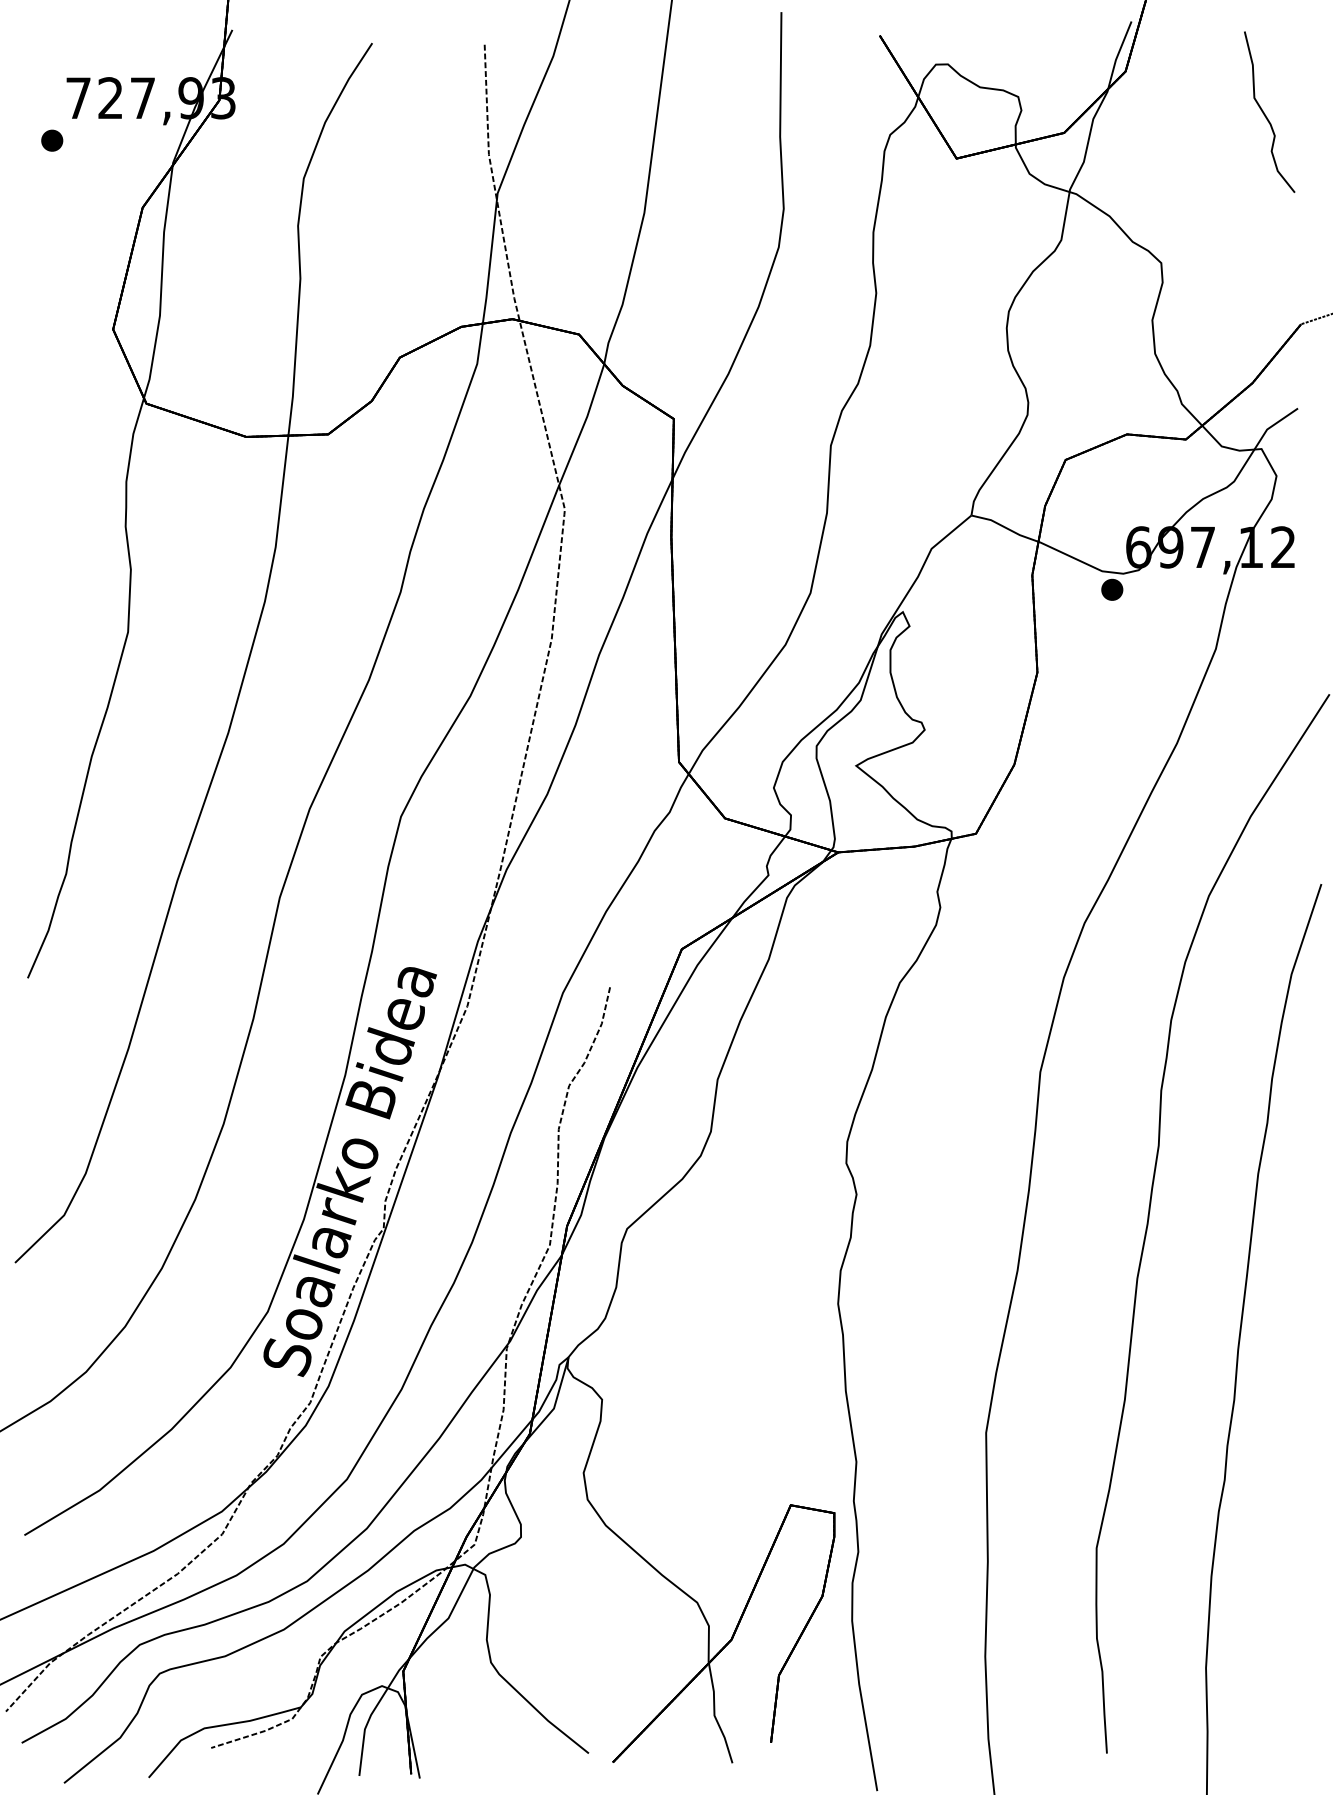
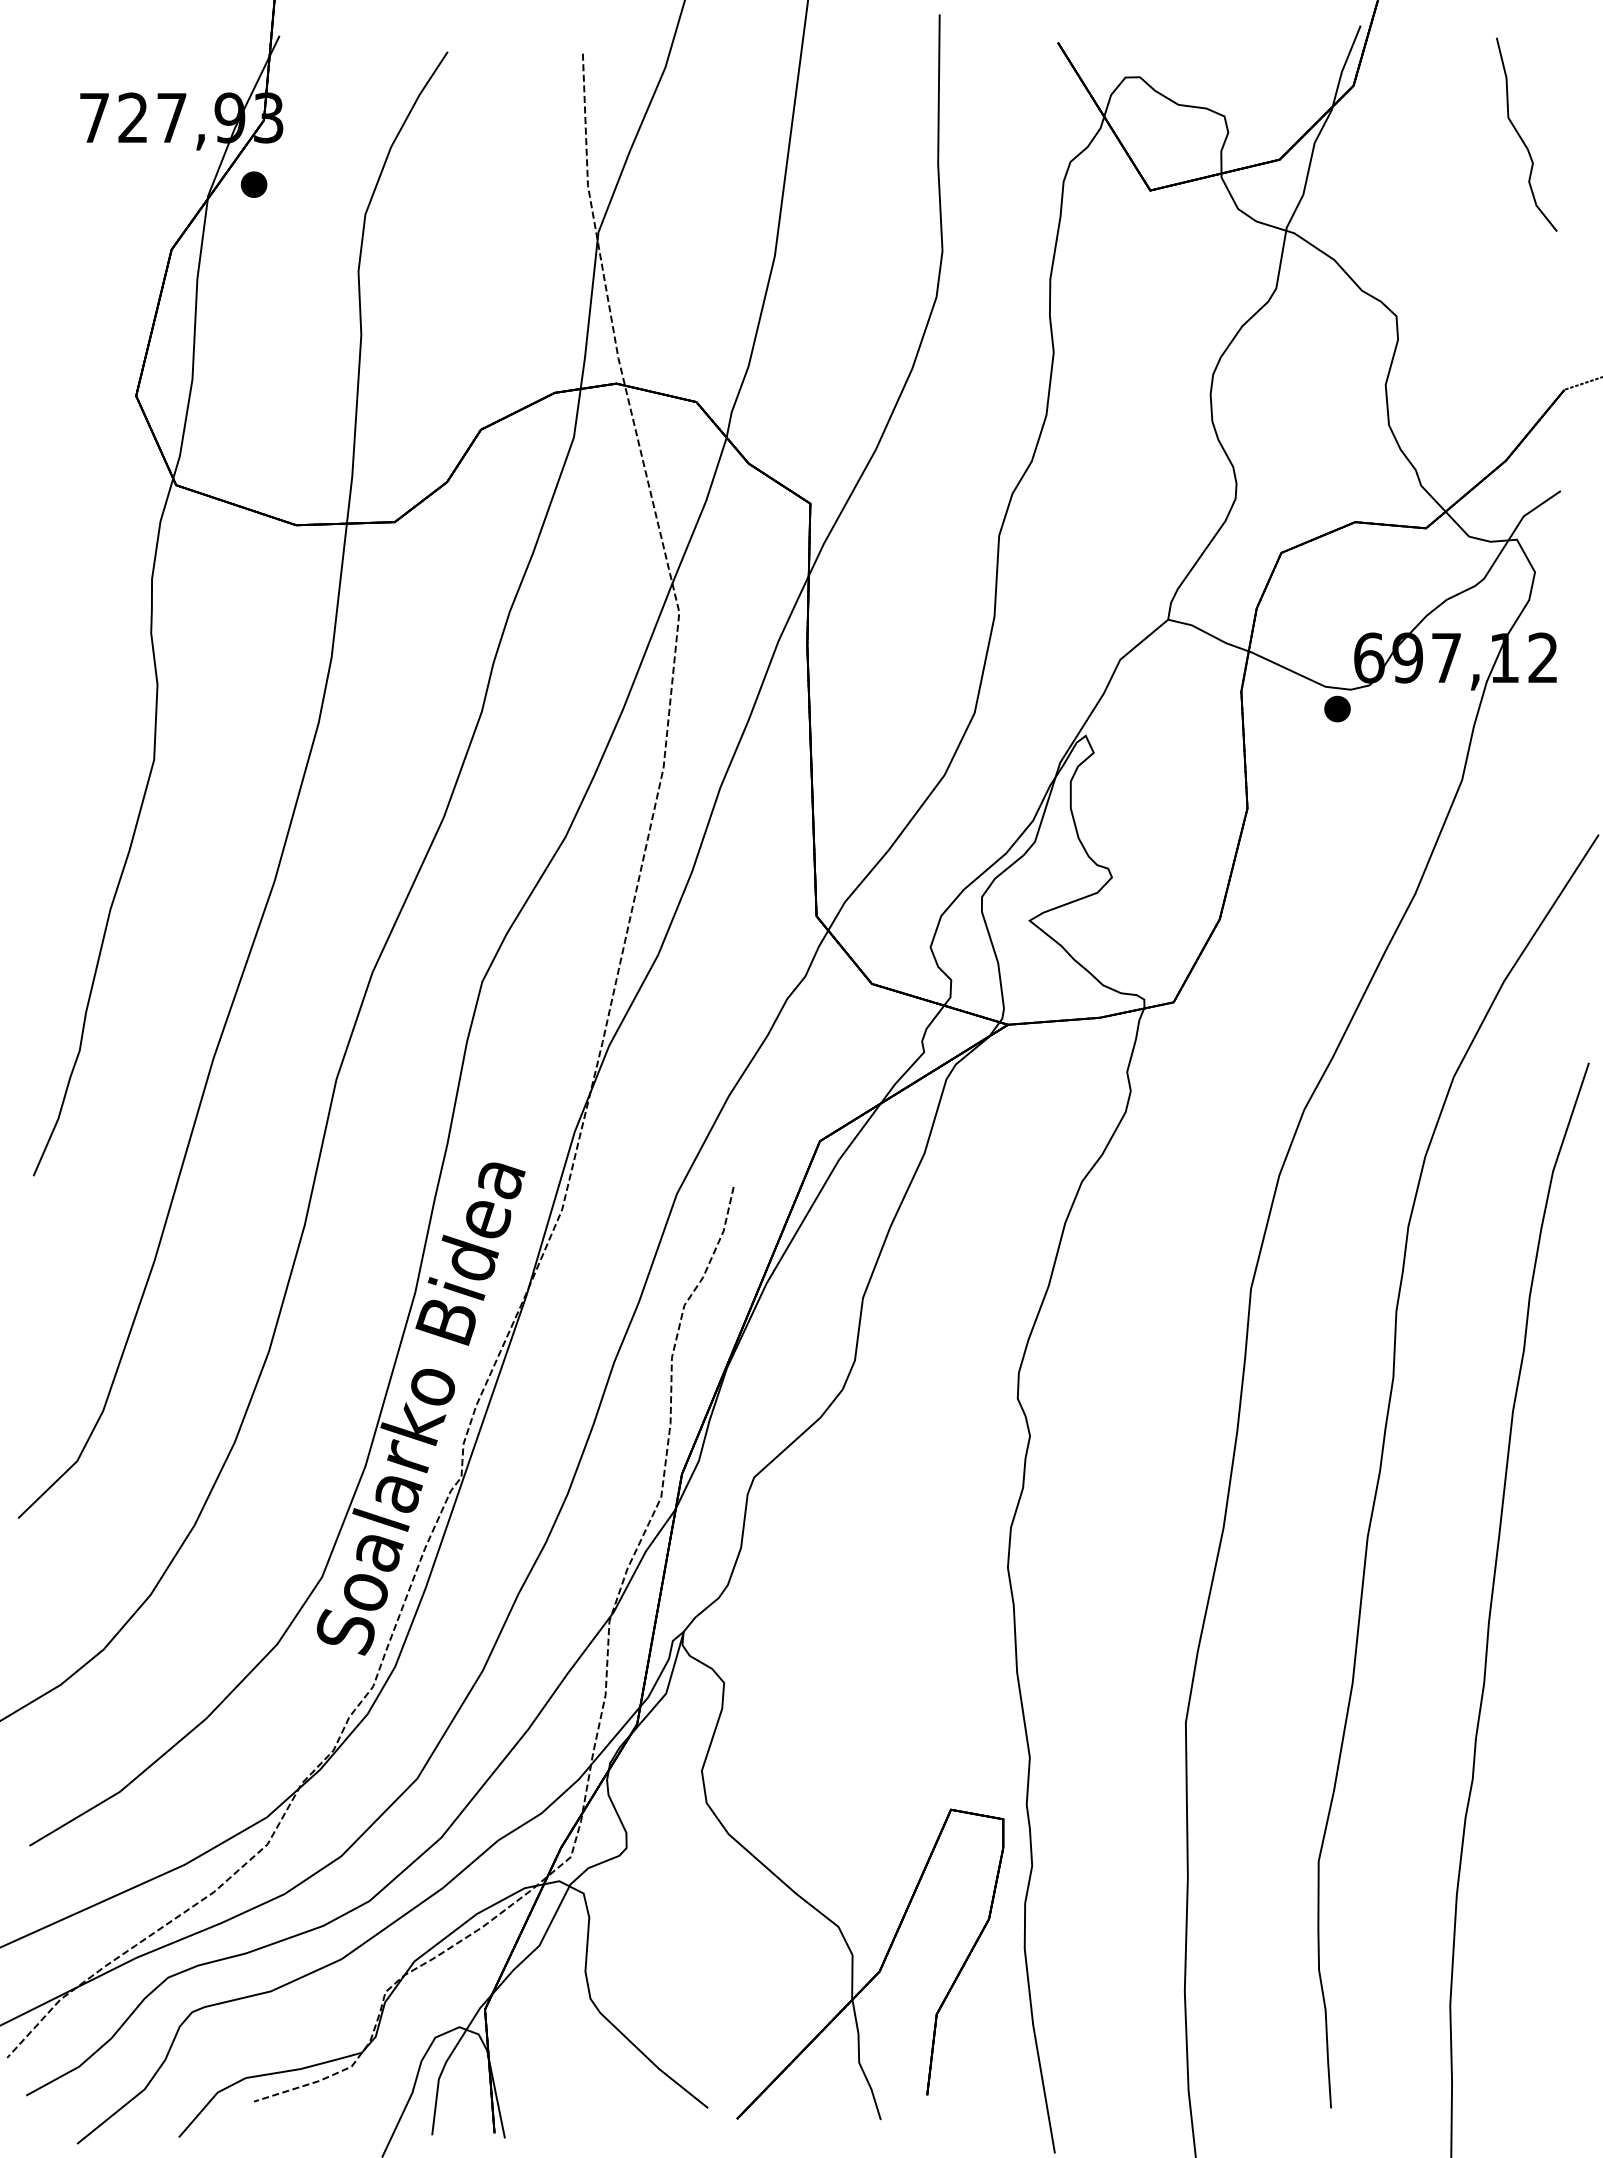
part: (52, 140) -> (254, 184), moved

